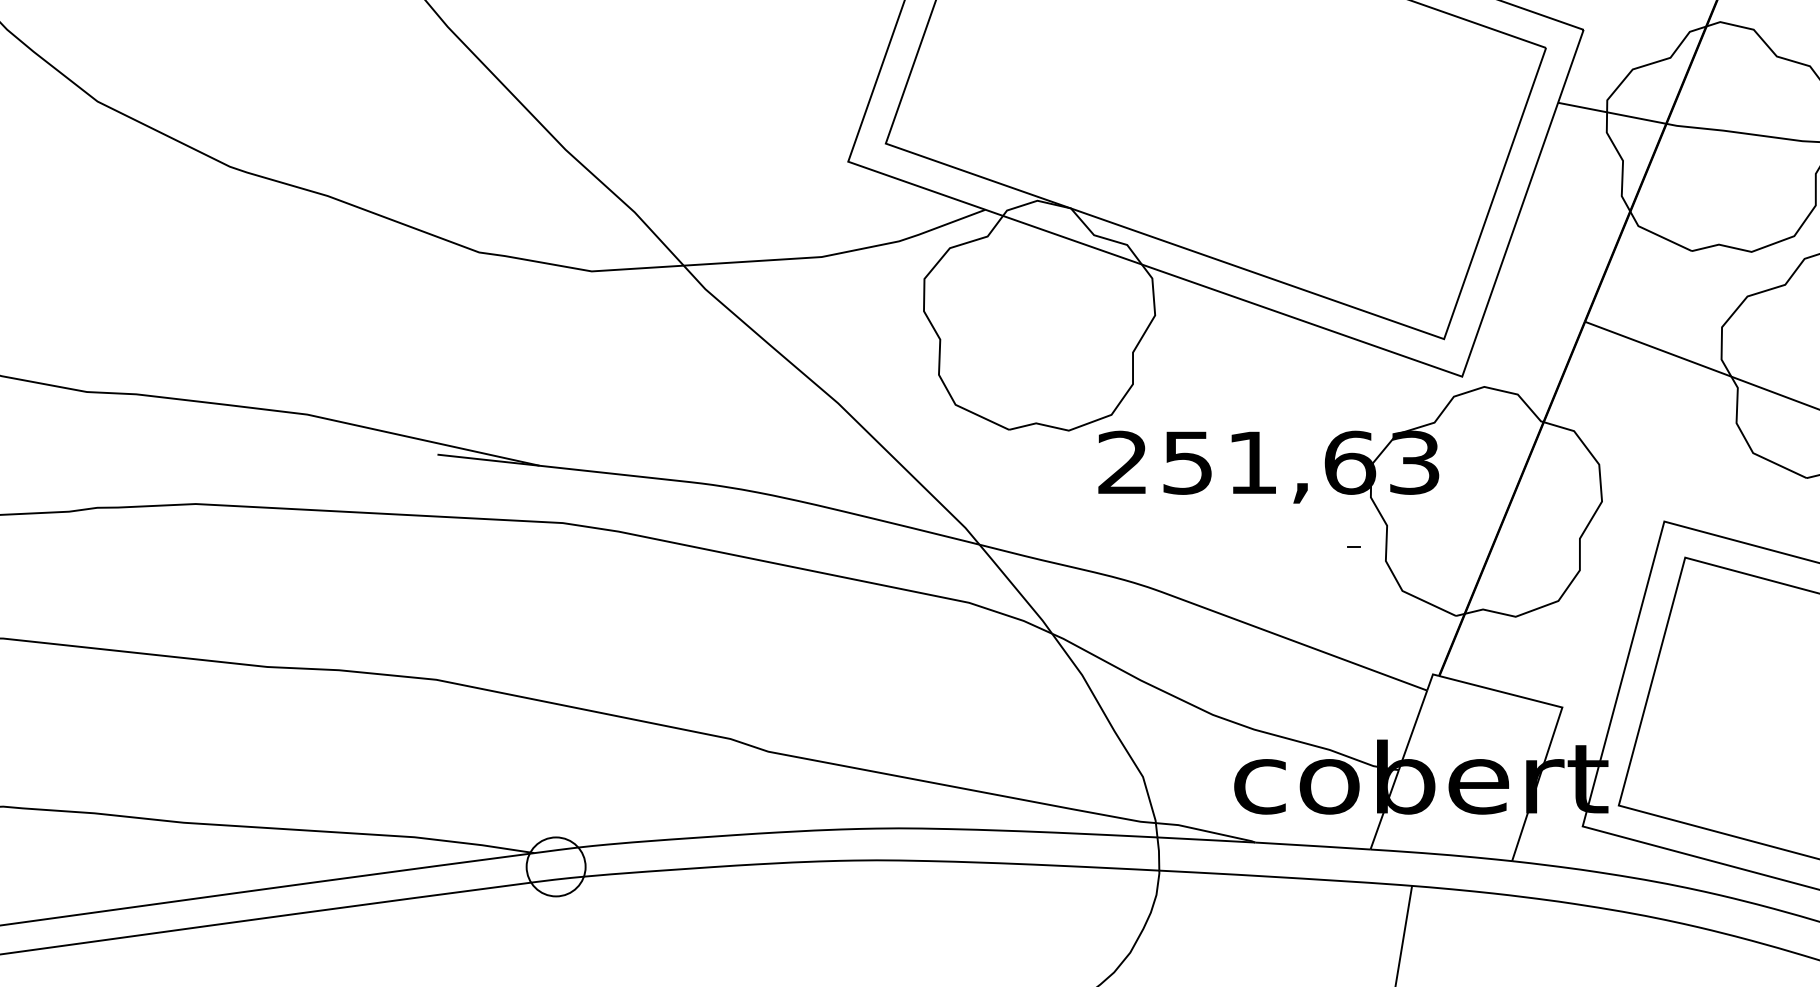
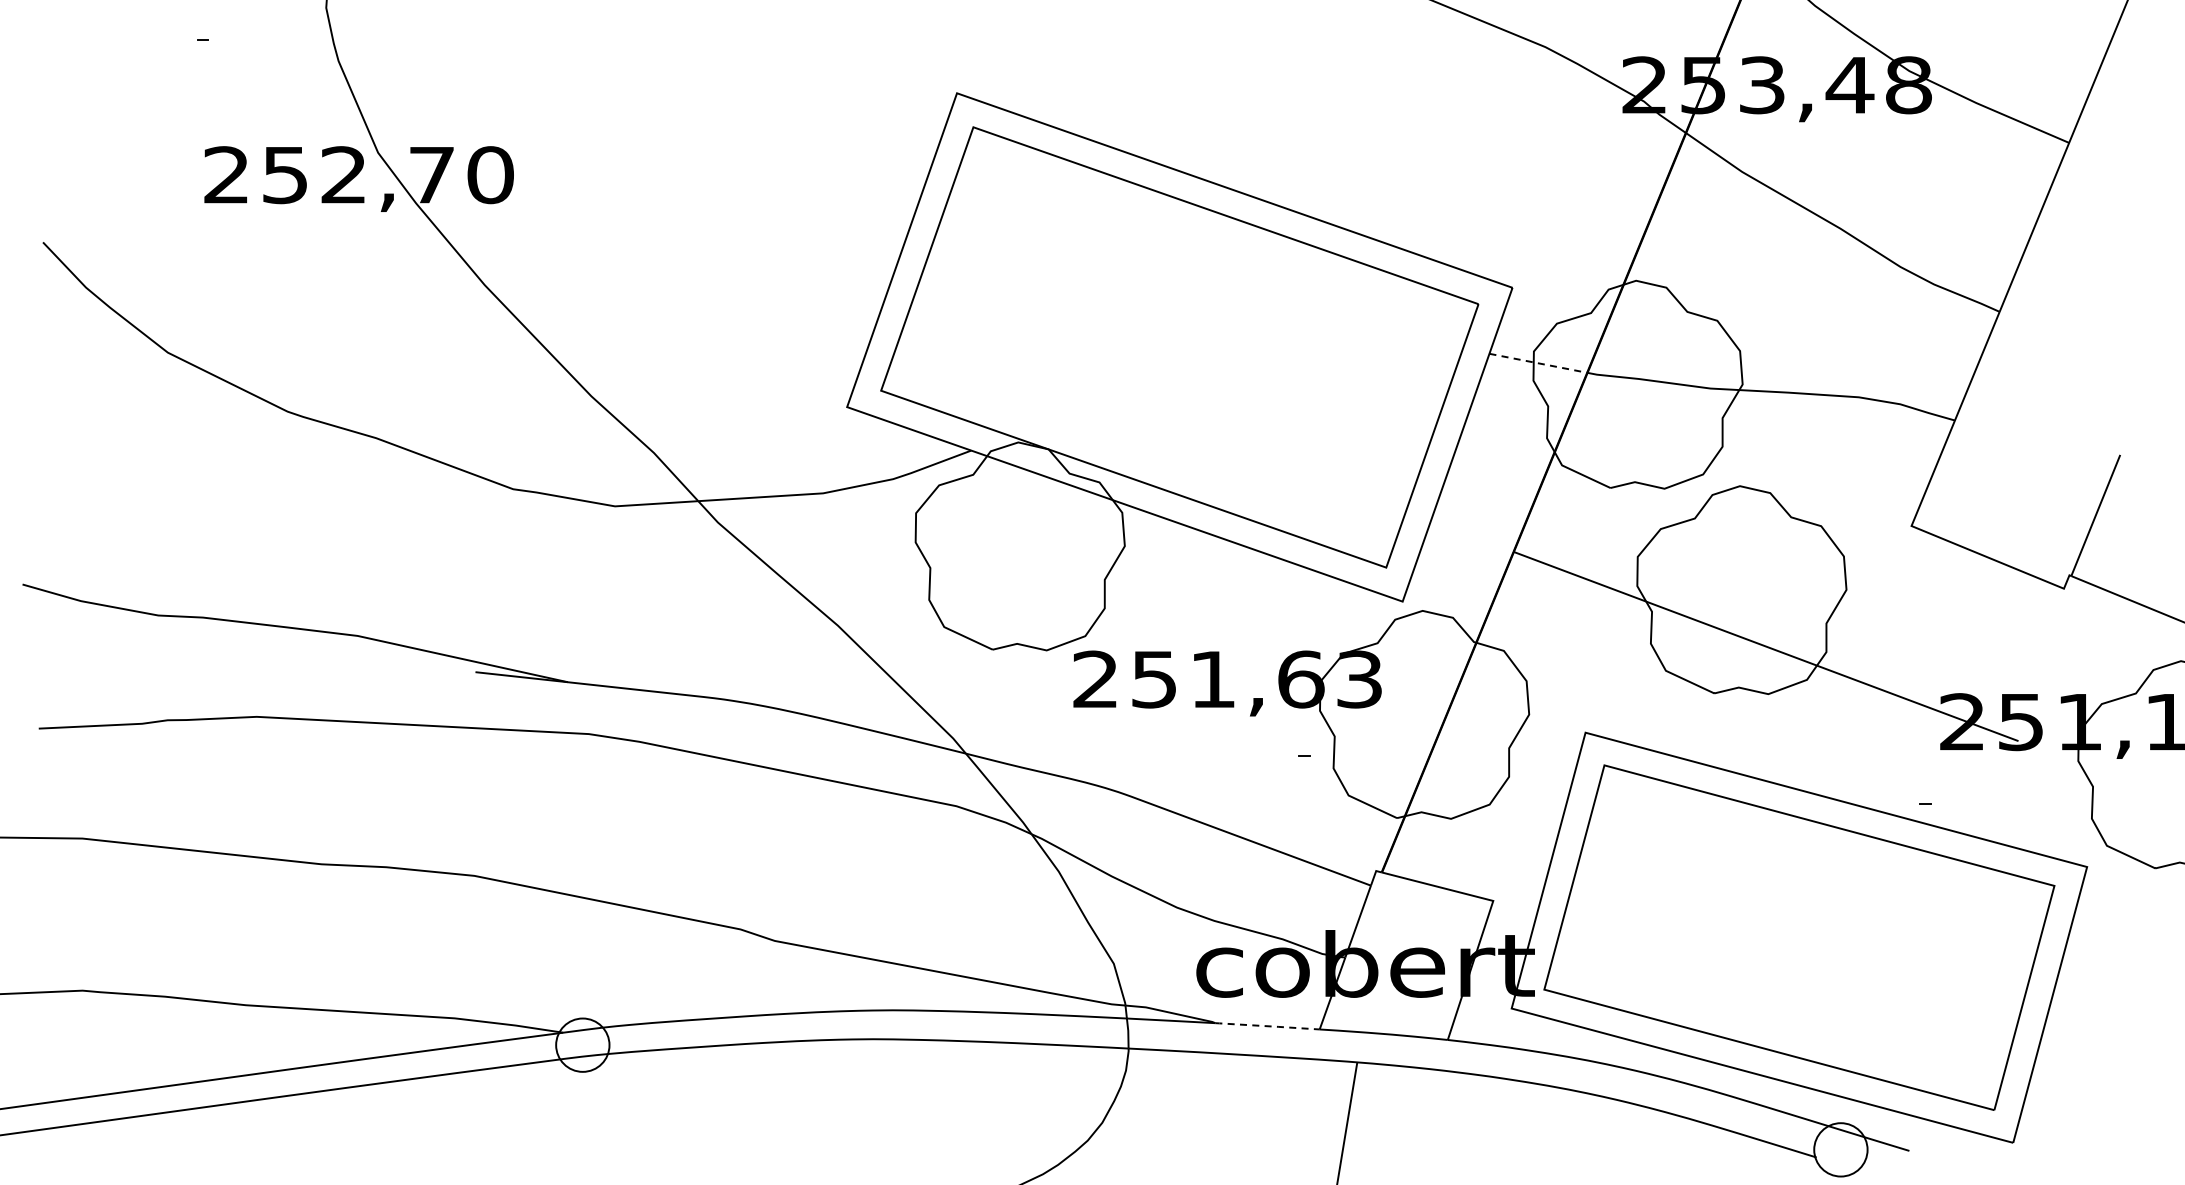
line: (1612, 113) -> (1538, 363), solid -> dashed
line: (1311, 846) -> (1266, 1026), solid -> dashed

